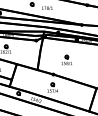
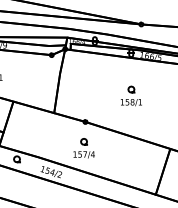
part: (66, 59) -> (130, 94), moved

